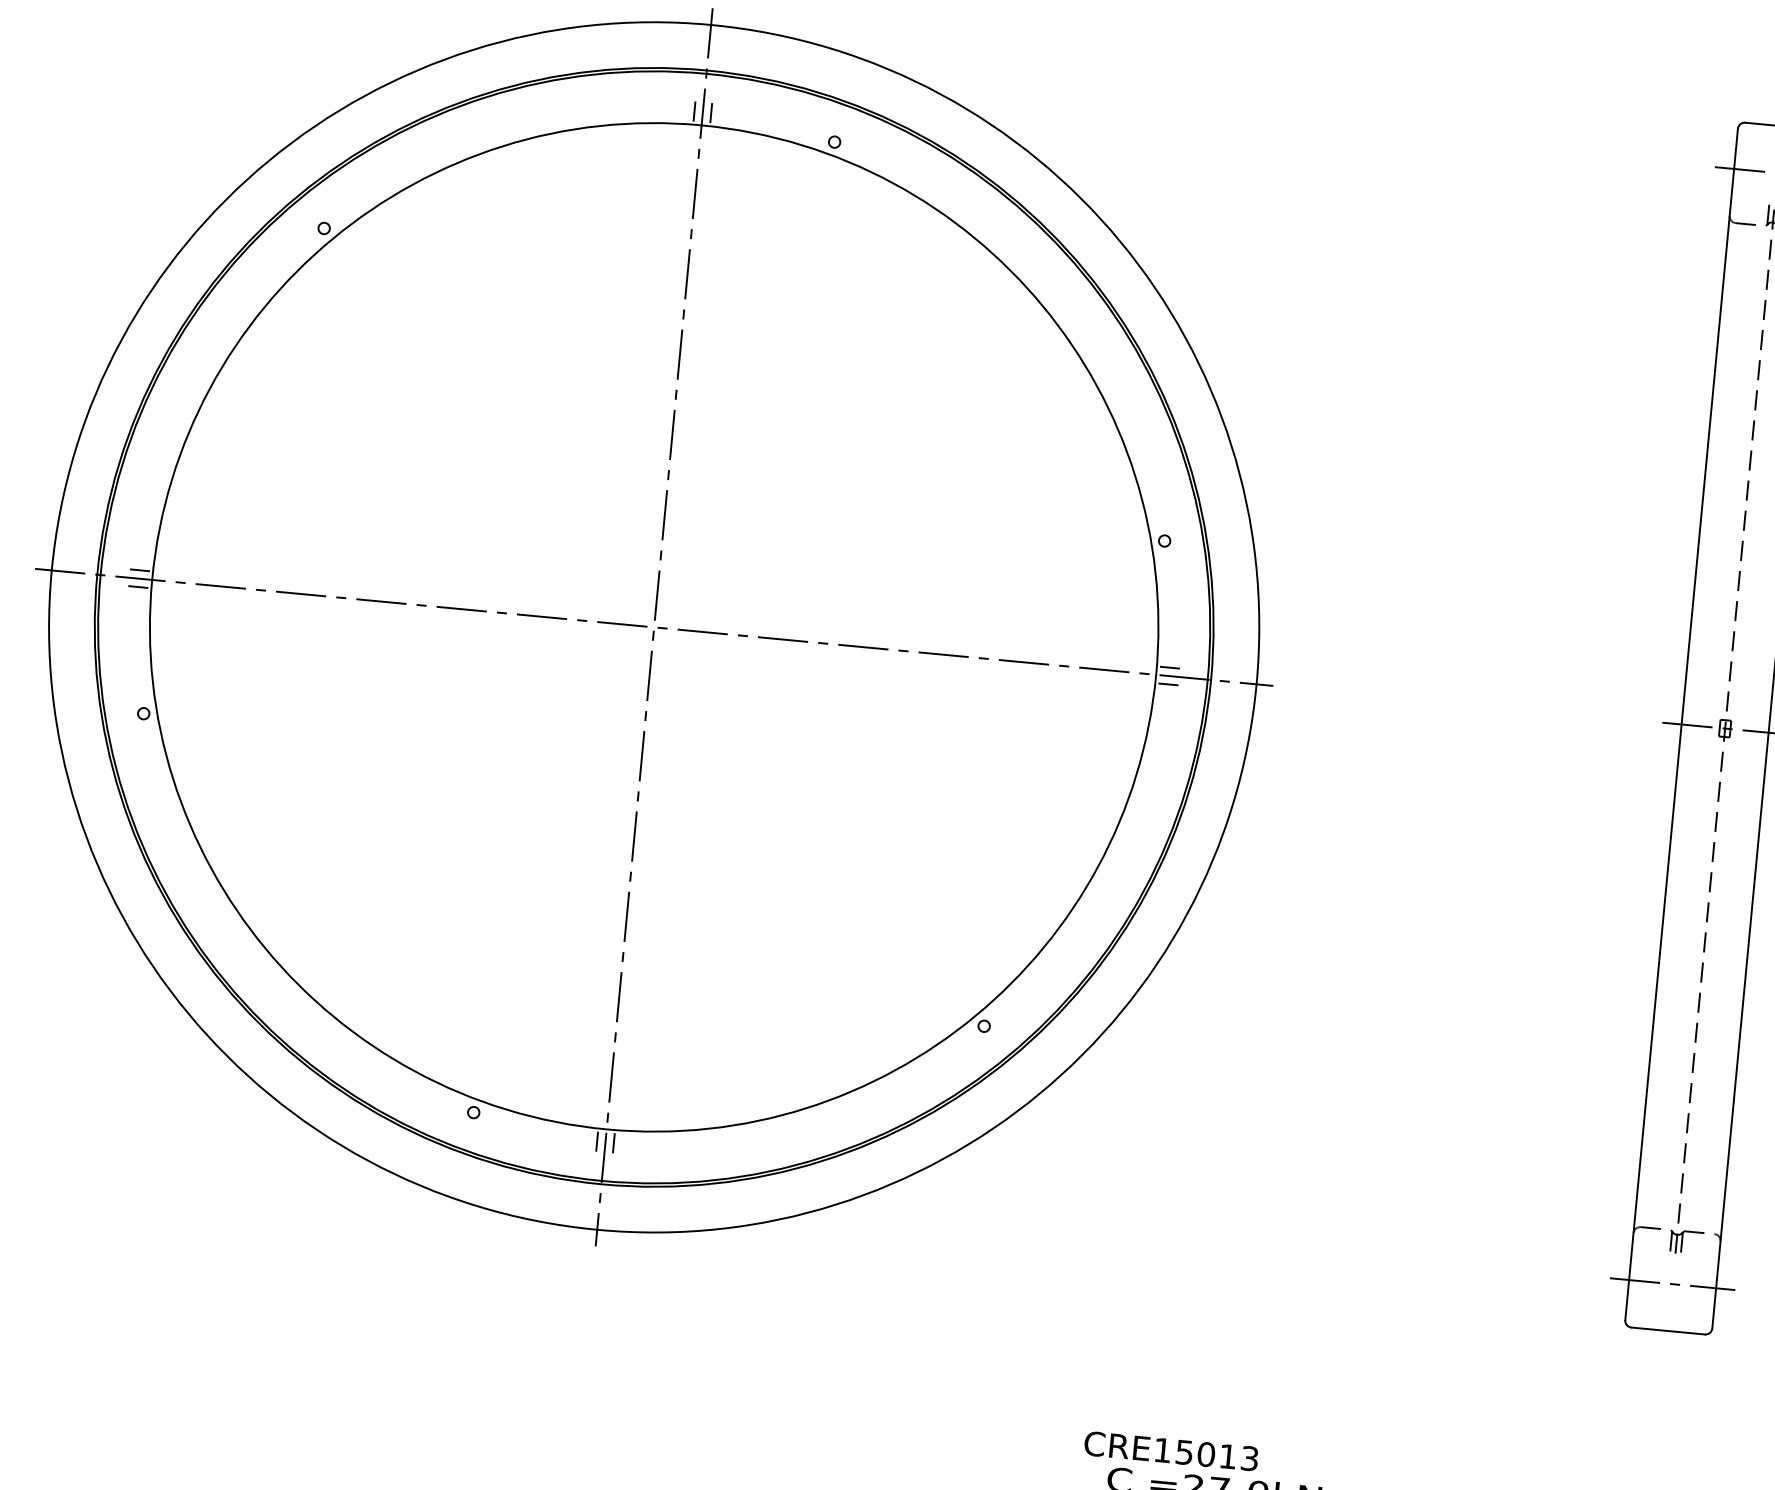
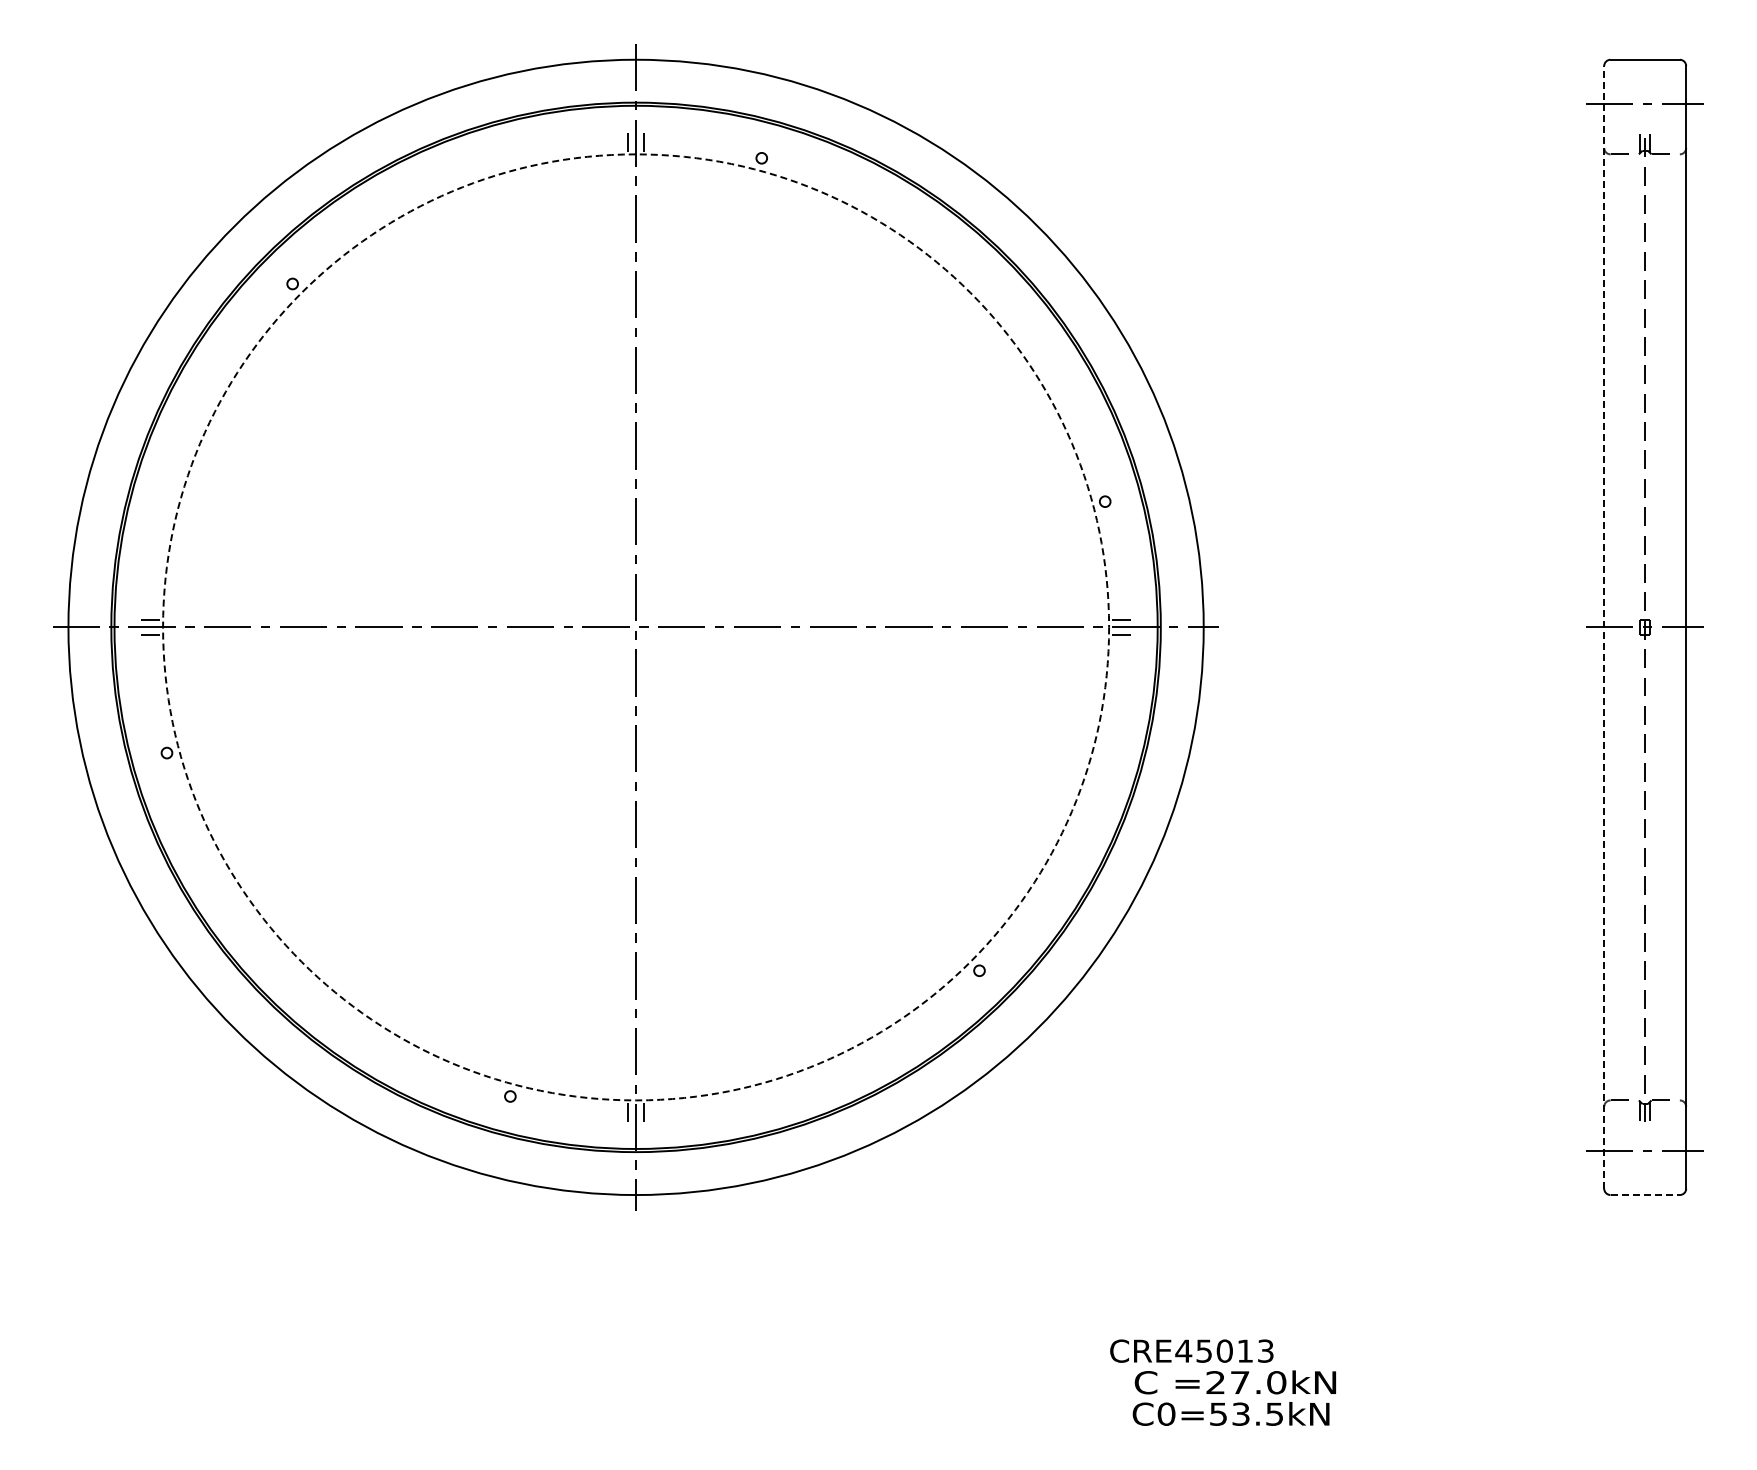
circle: (654, 627) -> (636, 627), solid -> dashed
line: (1682, 723) -> (1604, 626), solid -> dashed
line: (1668, 1331) -> (1645, 1195), solid -> dashed
text: (1162, 1449) -> (1183, 1350), CRE15013 -> CRE45013

